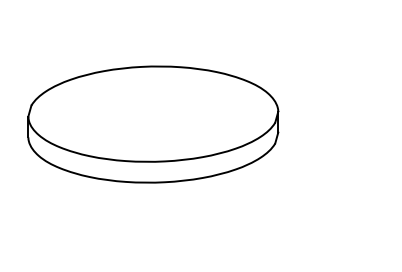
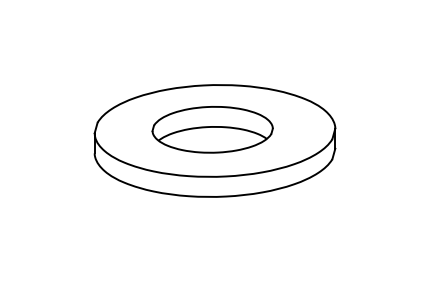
part: (150, 112) -> (212, 129), added

